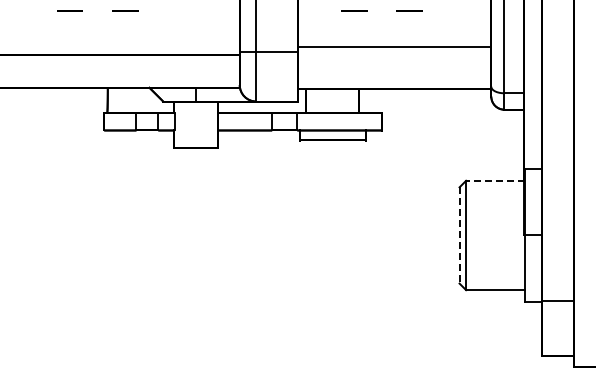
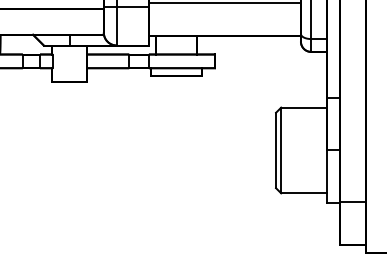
line: (495, 180) -> (304, 107), dashed -> solid
line: (459, 235) -> (276, 150), dashed -> solid

